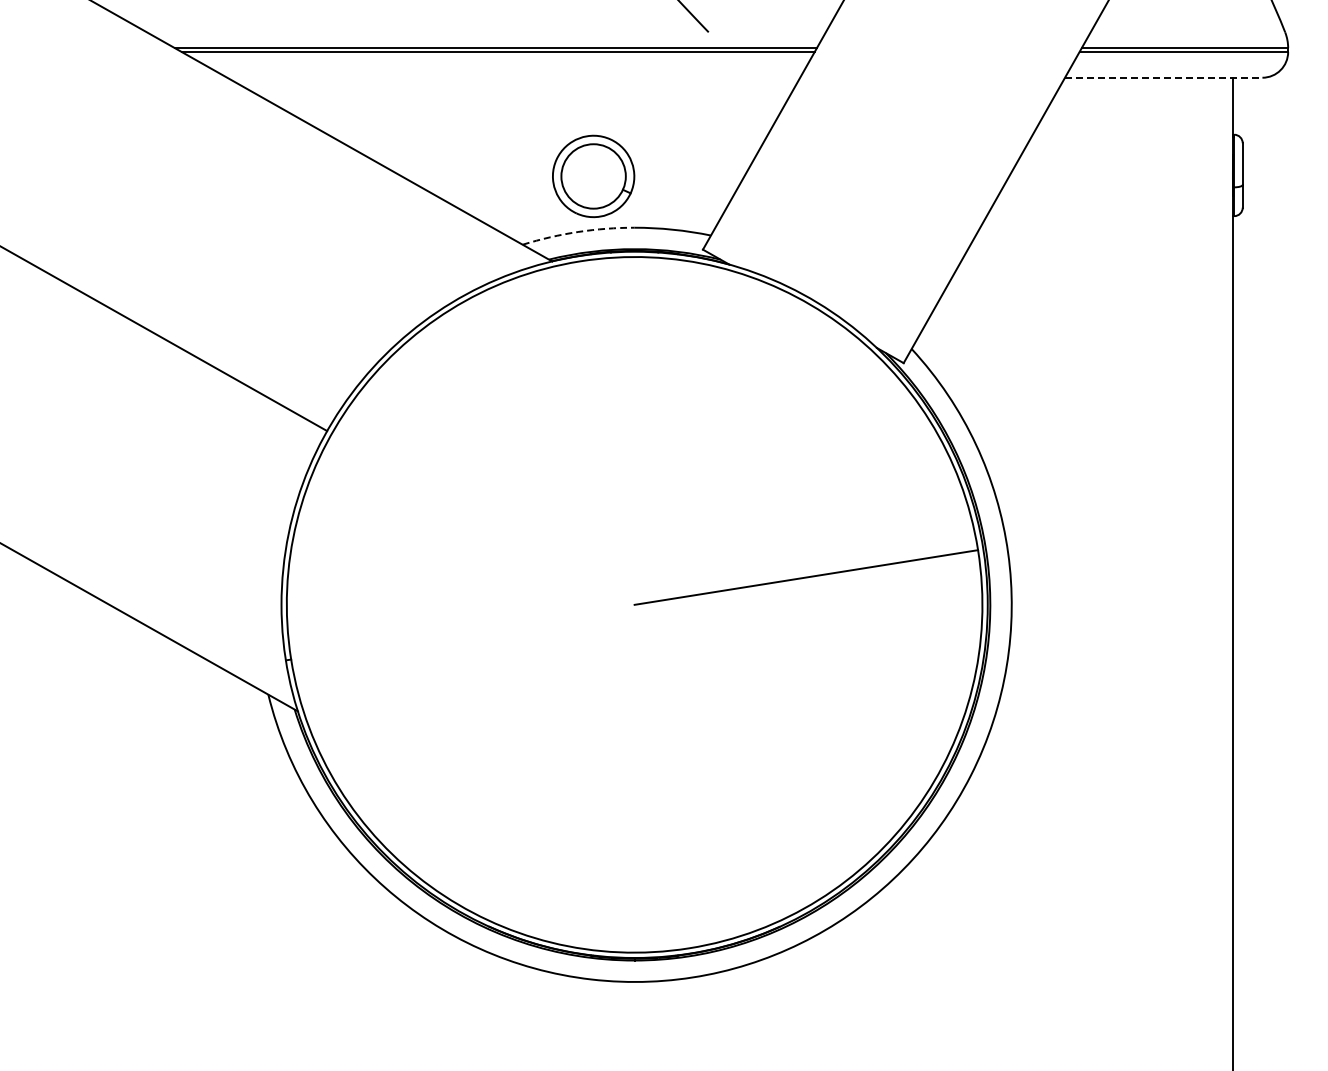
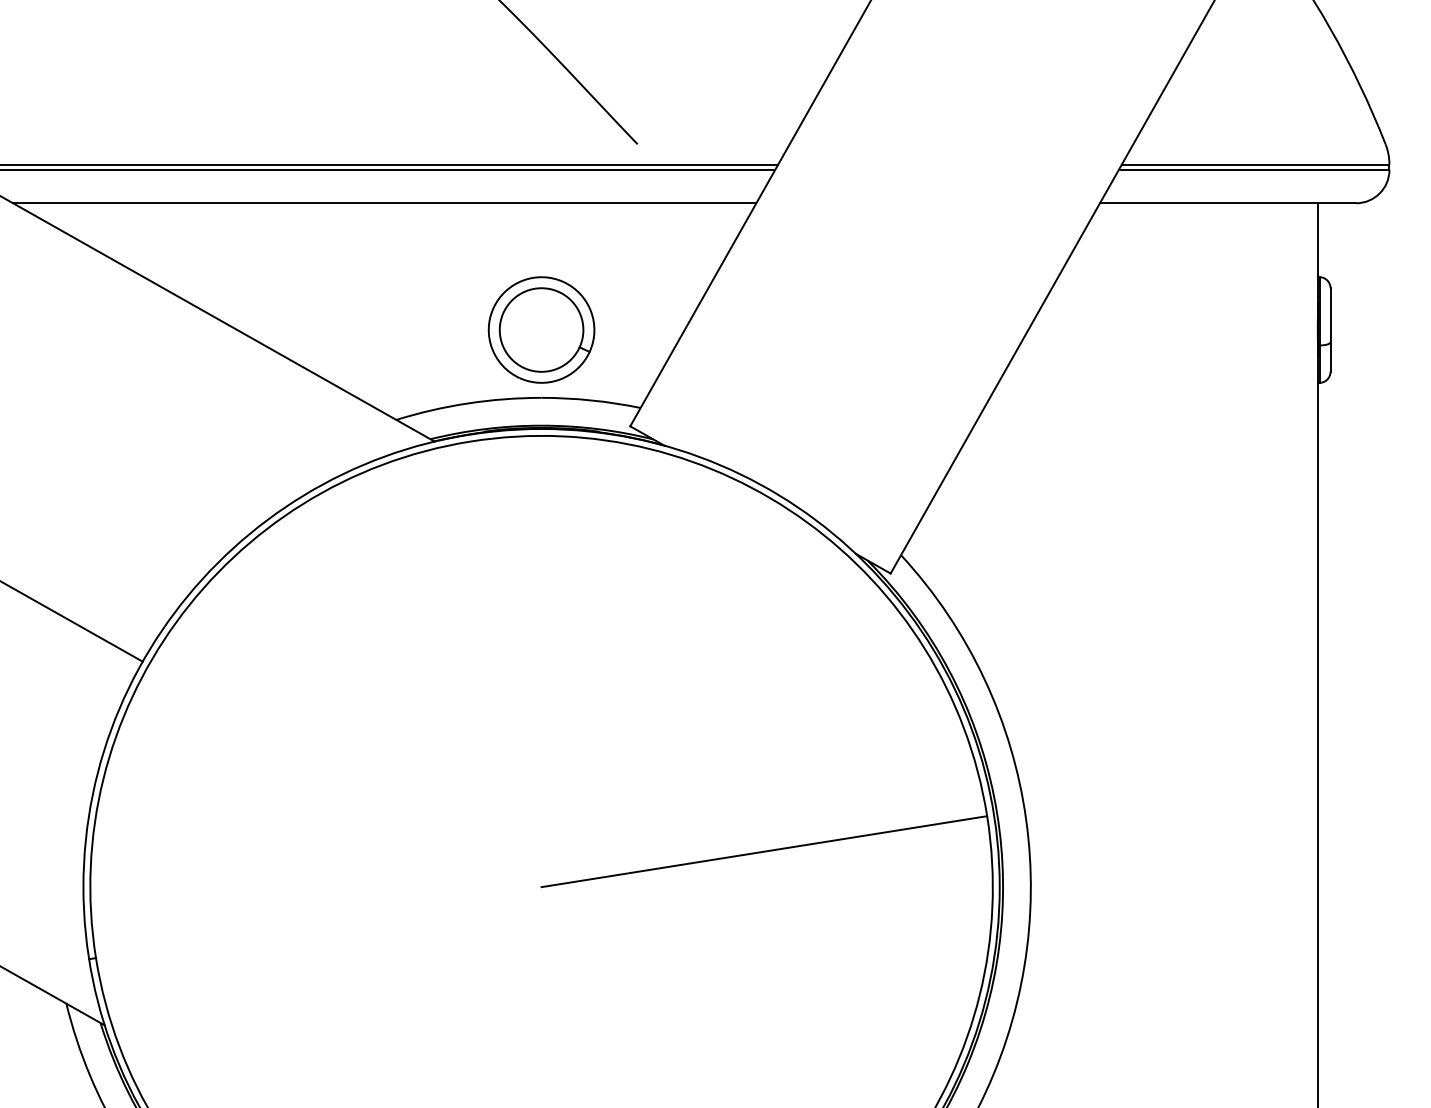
line: (513, 77) -> (384, 202), added
line: (1163, 77) -> (1227, 202), dashed -> solid
part: (593, 176) -> (541, 330), moved
arc: (578, 232) -> (468, 404), dashed -> solid

